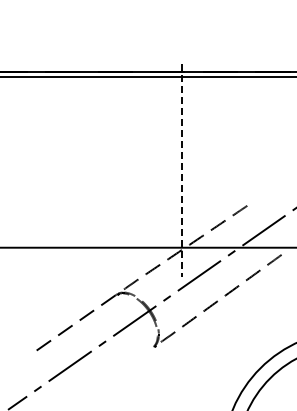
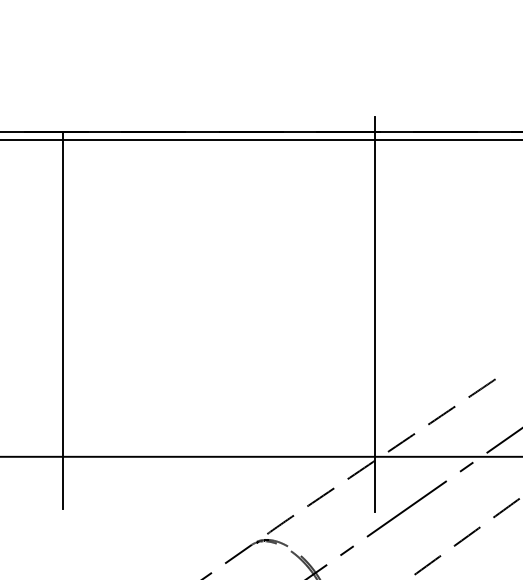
line: (181, 170) -> (373, 313), dashed -> solid
line: (13, 173) -> (62, 319), added

